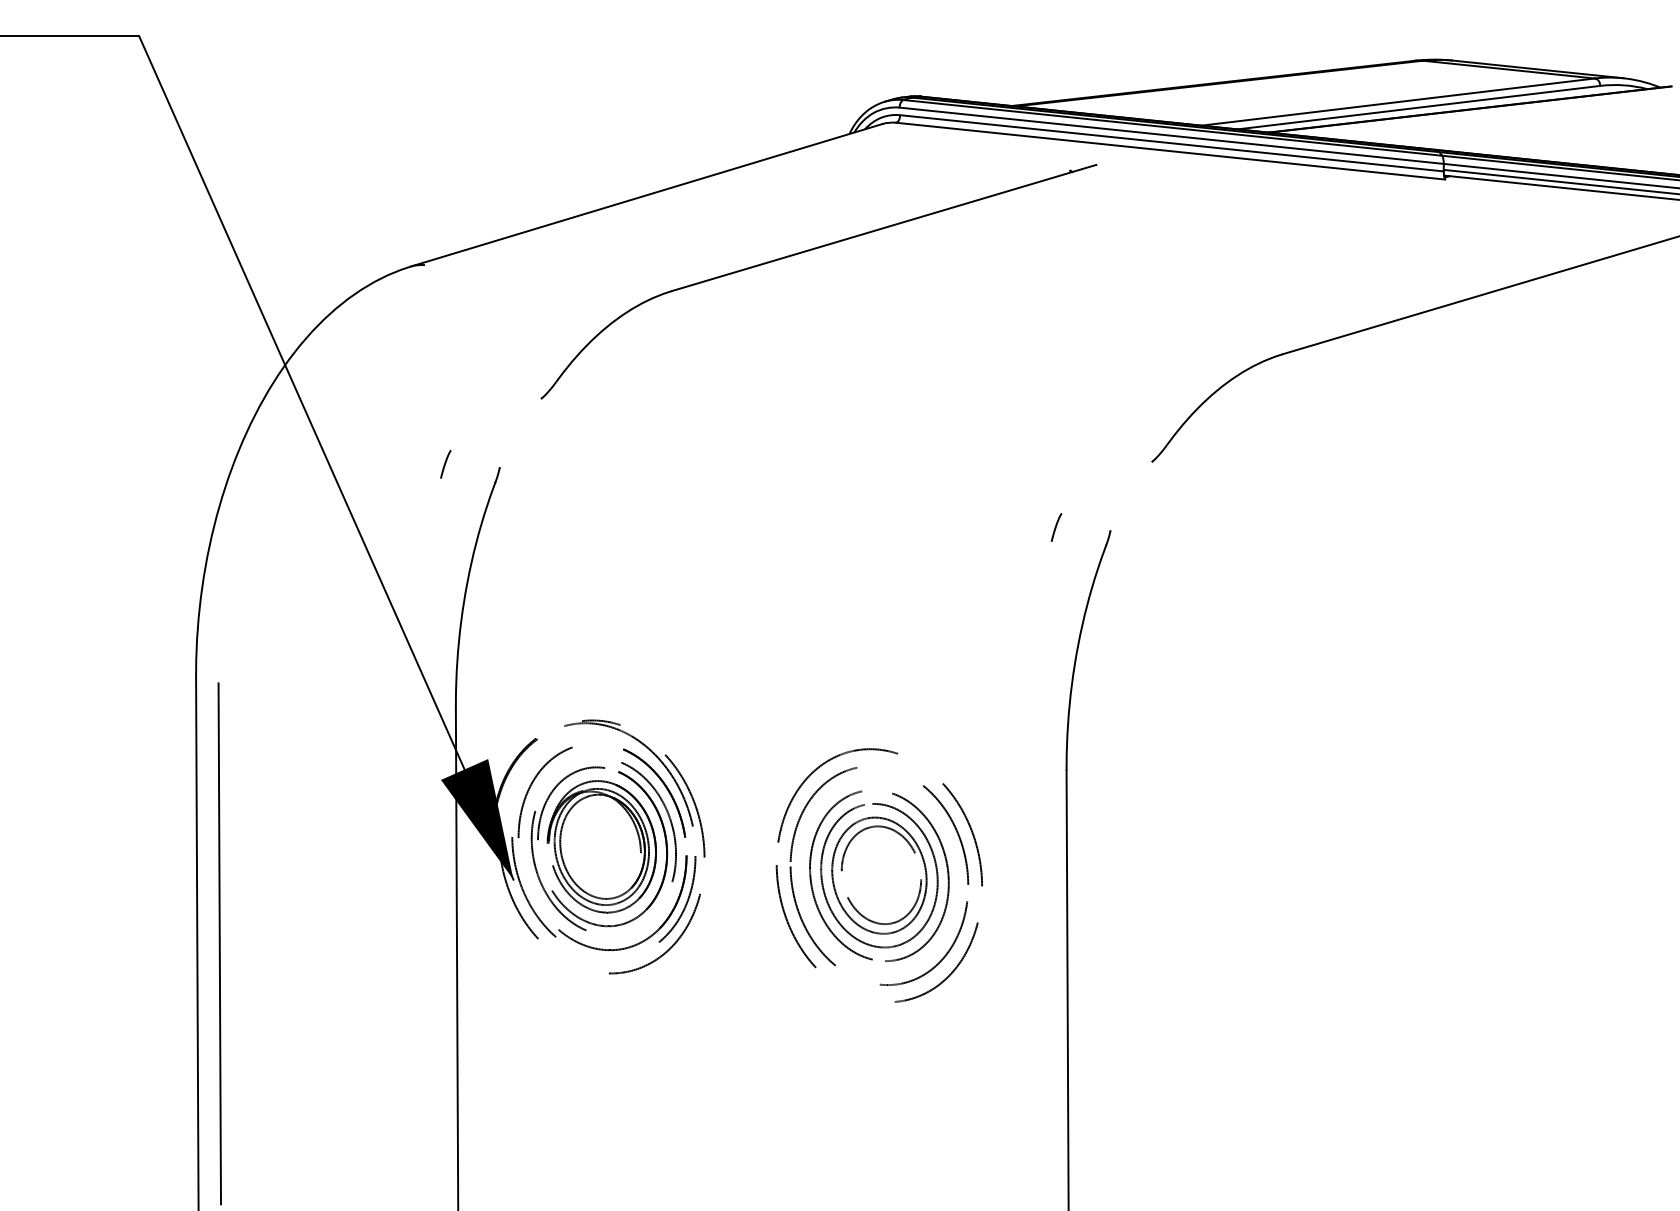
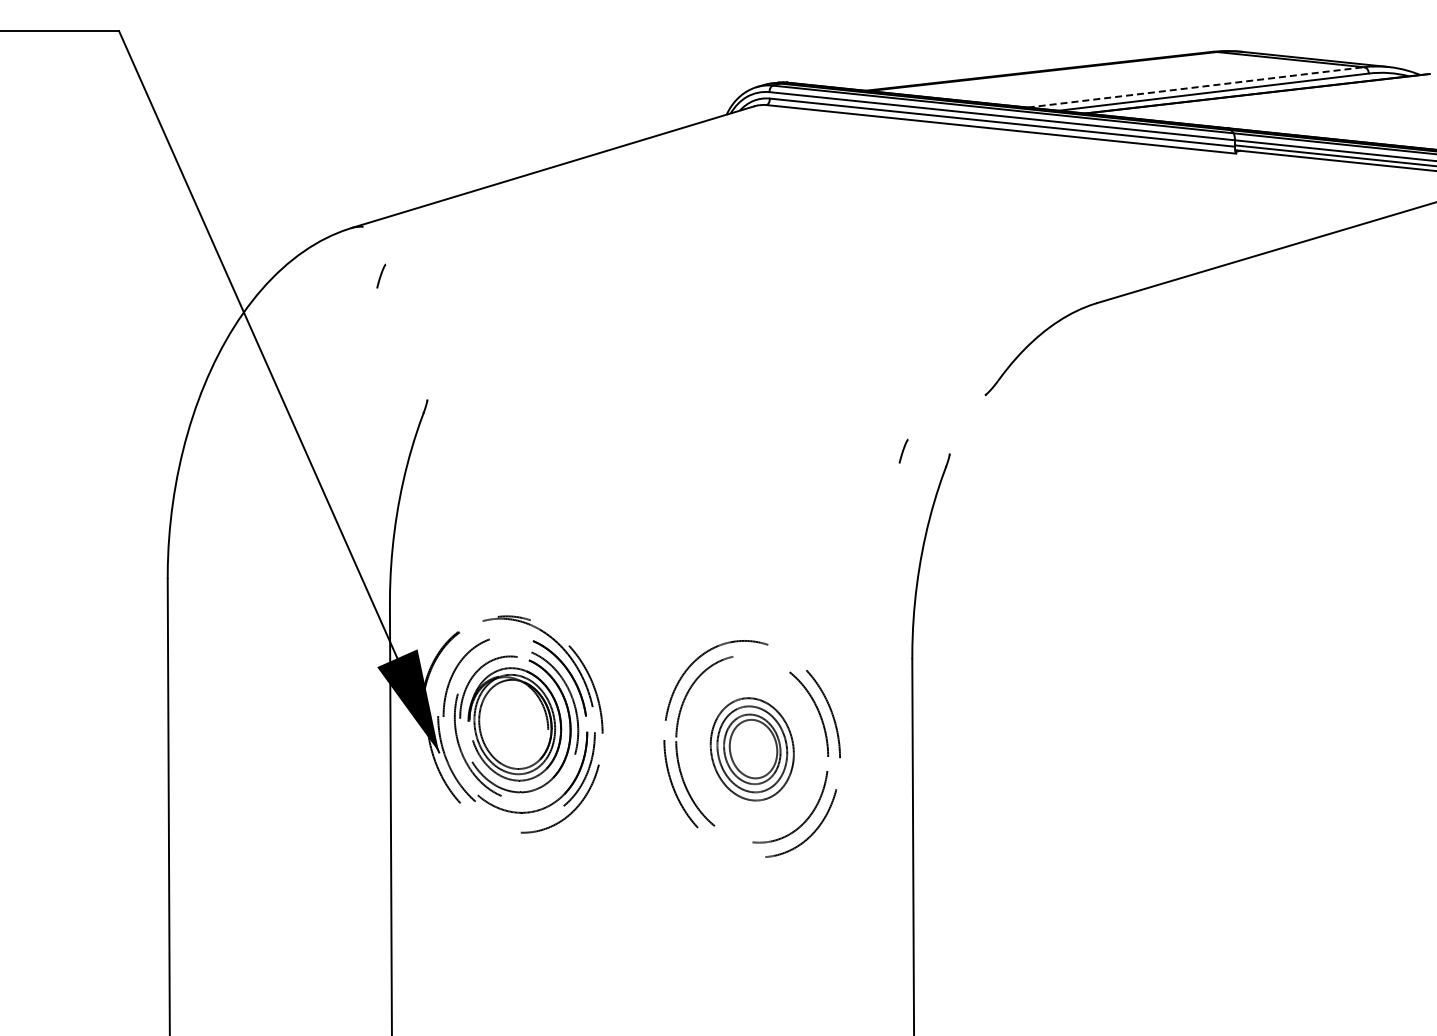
line: (1398, 102) -> (1196, 87), solid -> dashed
part: (813, 250) -> (695, 214), removed
curve: (446, 463) -> (381, 275), moved
part: (879, 876) -> (752, 749), size x0.7
line: (219, 943) -> (187, 807), removed

